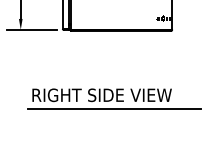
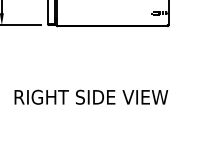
line: (114, 108) -> (105, 111), removed

